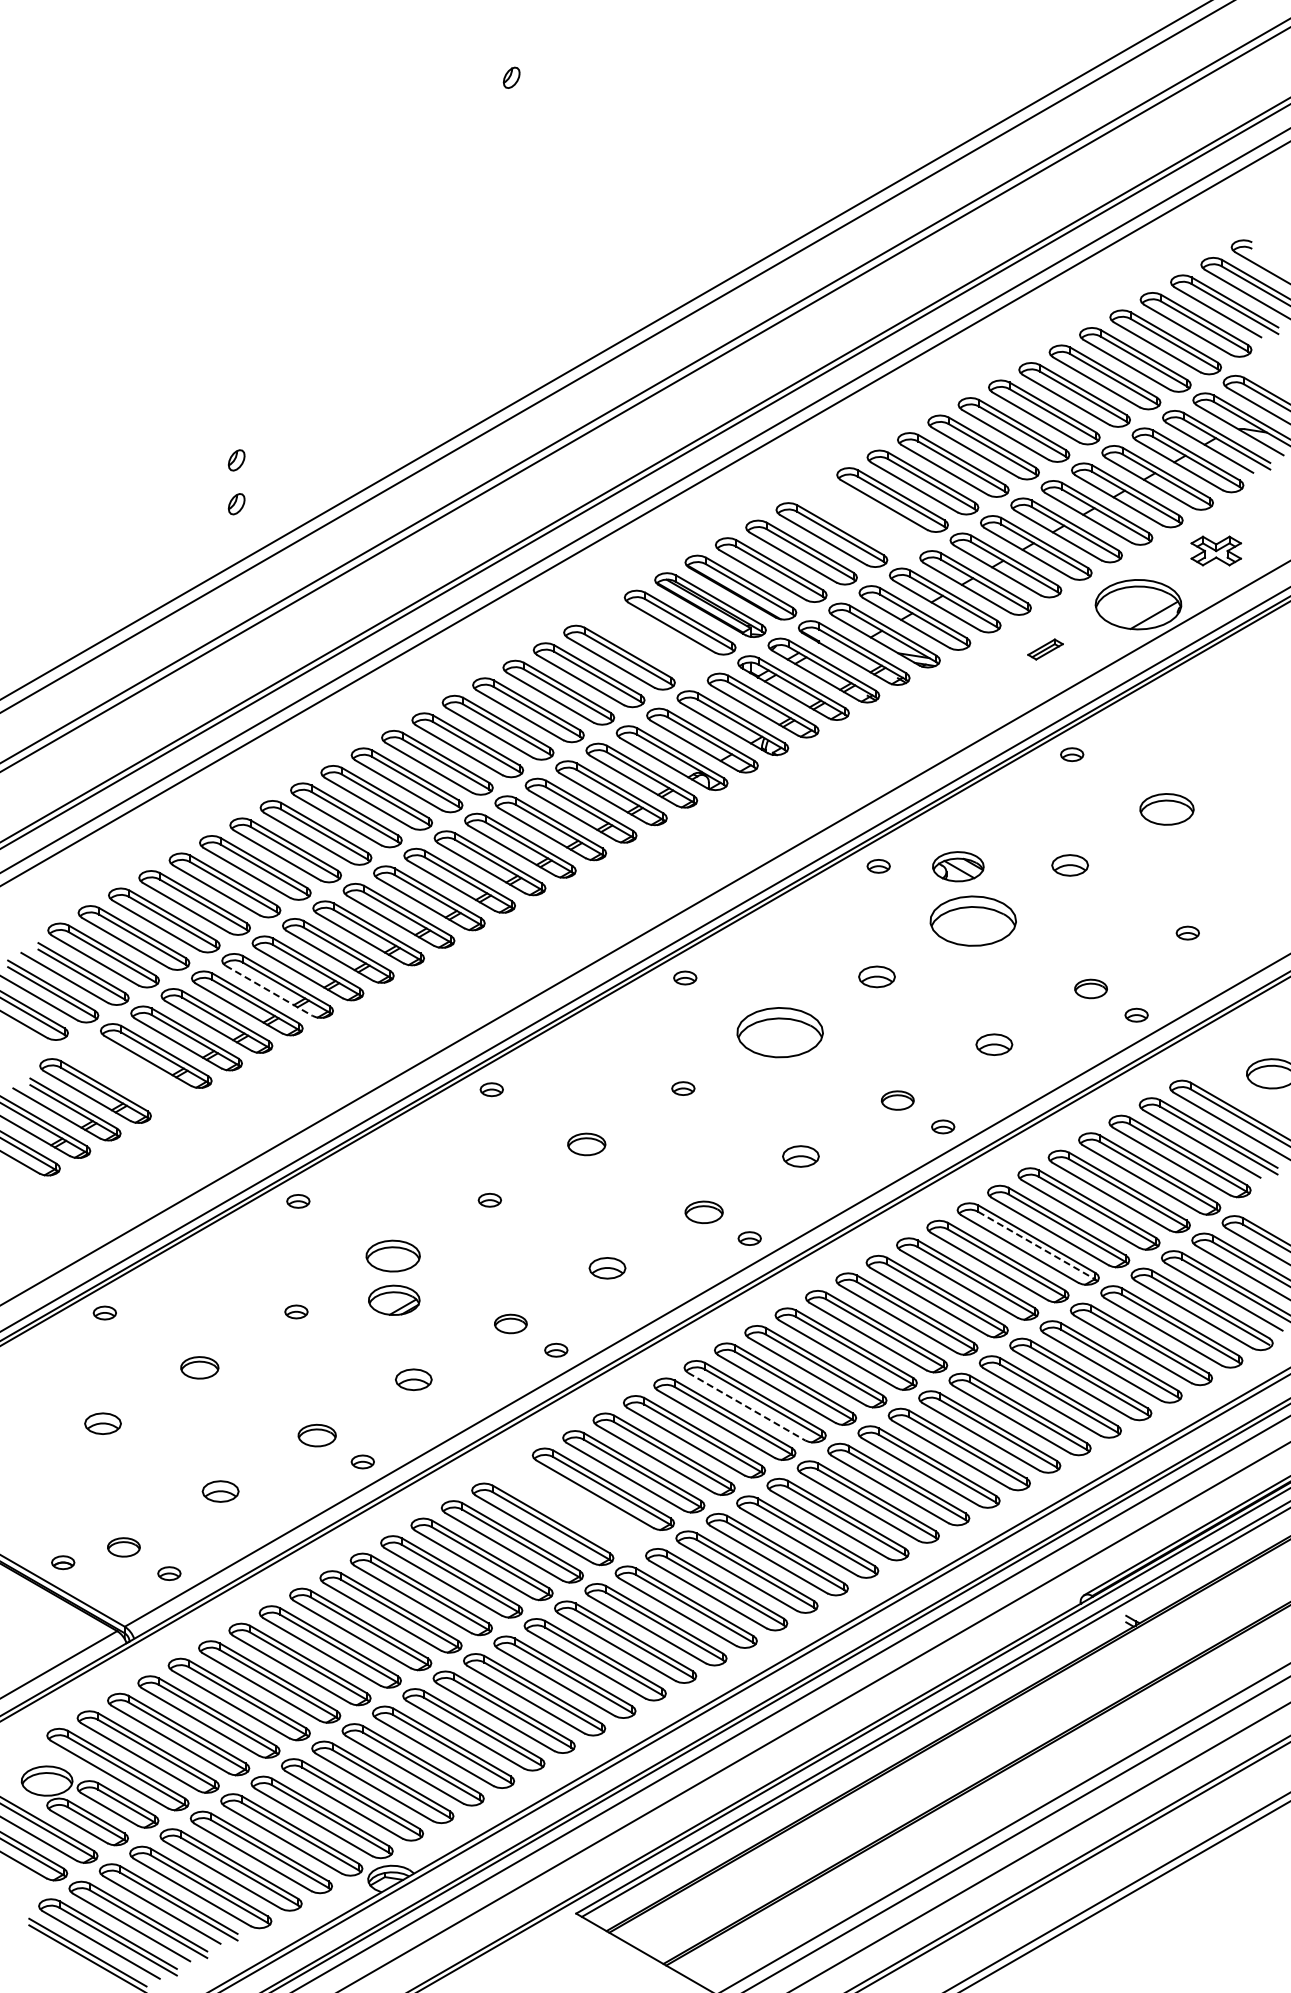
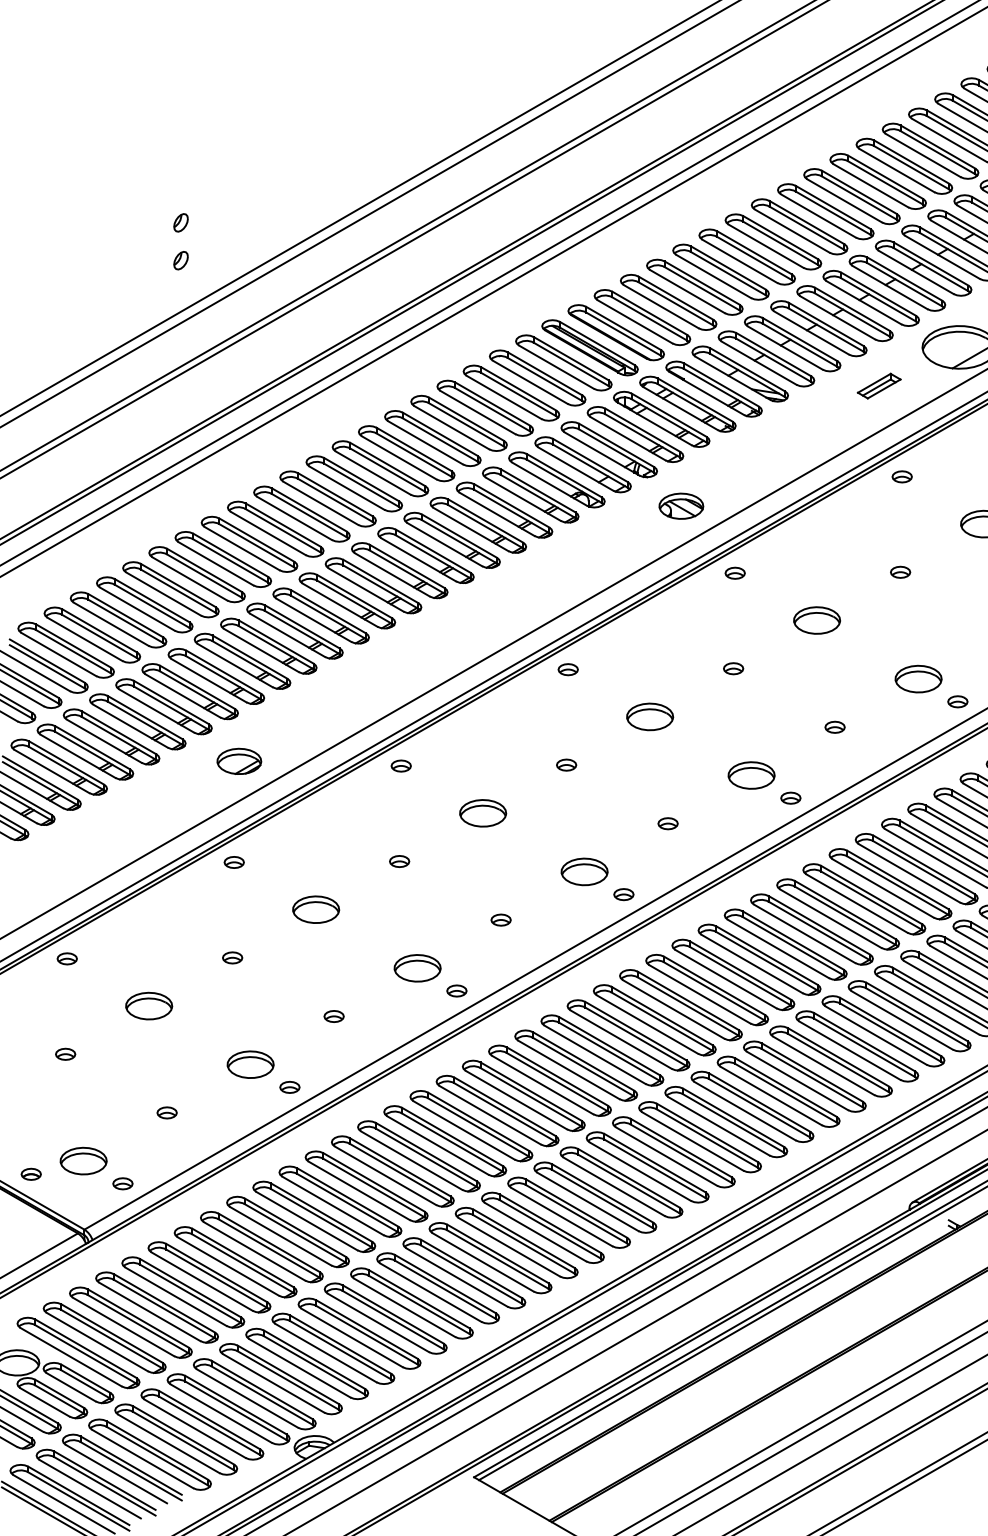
part: (862, 517) -> (721, 272), added
part: (649, 640) -> (537, 378), added
part: (1045, 649) -> (879, 386), size x1.43
part: (1070, 864) -> (900, 571), size x0.62
part: (958, 866) -> (681, 506), moved
part: (973, 920) -> (817, 620), size x0.62
part: (876, 976) -> (733, 668), size x0.62
part: (1090, 988) -> (918, 678), size x1.67
line: (269, 991) -> (209, 681), dashed -> solid
part: (779, 1032) -> (649, 716), size x0.62
part: (994, 1044) -> (835, 727), size x0.62
part: (125, 1073) -> (85, 752), added
part: (897, 1100) -> (751, 775), size x1.67
part: (586, 1144) -> (482, 813), size x1.43
part: (800, 1156) -> (667, 823), size x0.62
part: (703, 1212) -> (583, 872), size x1.43
line: (1036, 1245) -> (871, 900), dashed -> solid
part: (607, 1267) -> (501, 919), size x0.62
part: (394, 1299) -> (239, 760), moved
part: (510, 1323) -> (417, 967), size x1.67
part: (199, 1367) -> (148, 1005), size x1.43
part: (414, 1379) -> (334, 1016), size x0.62
line: (746, 1406) -> (621, 1039), dashed -> solid
part: (102, 1423) -> (65, 1054), size x0.62
part: (316, 1435) -> (249, 1064), size x1.43
part: (220, 1491) -> (167, 1112), size x0.62
part: (572, 1506) -> (470, 1125), added
part: (123, 1547) -> (83, 1161), size x1.67

